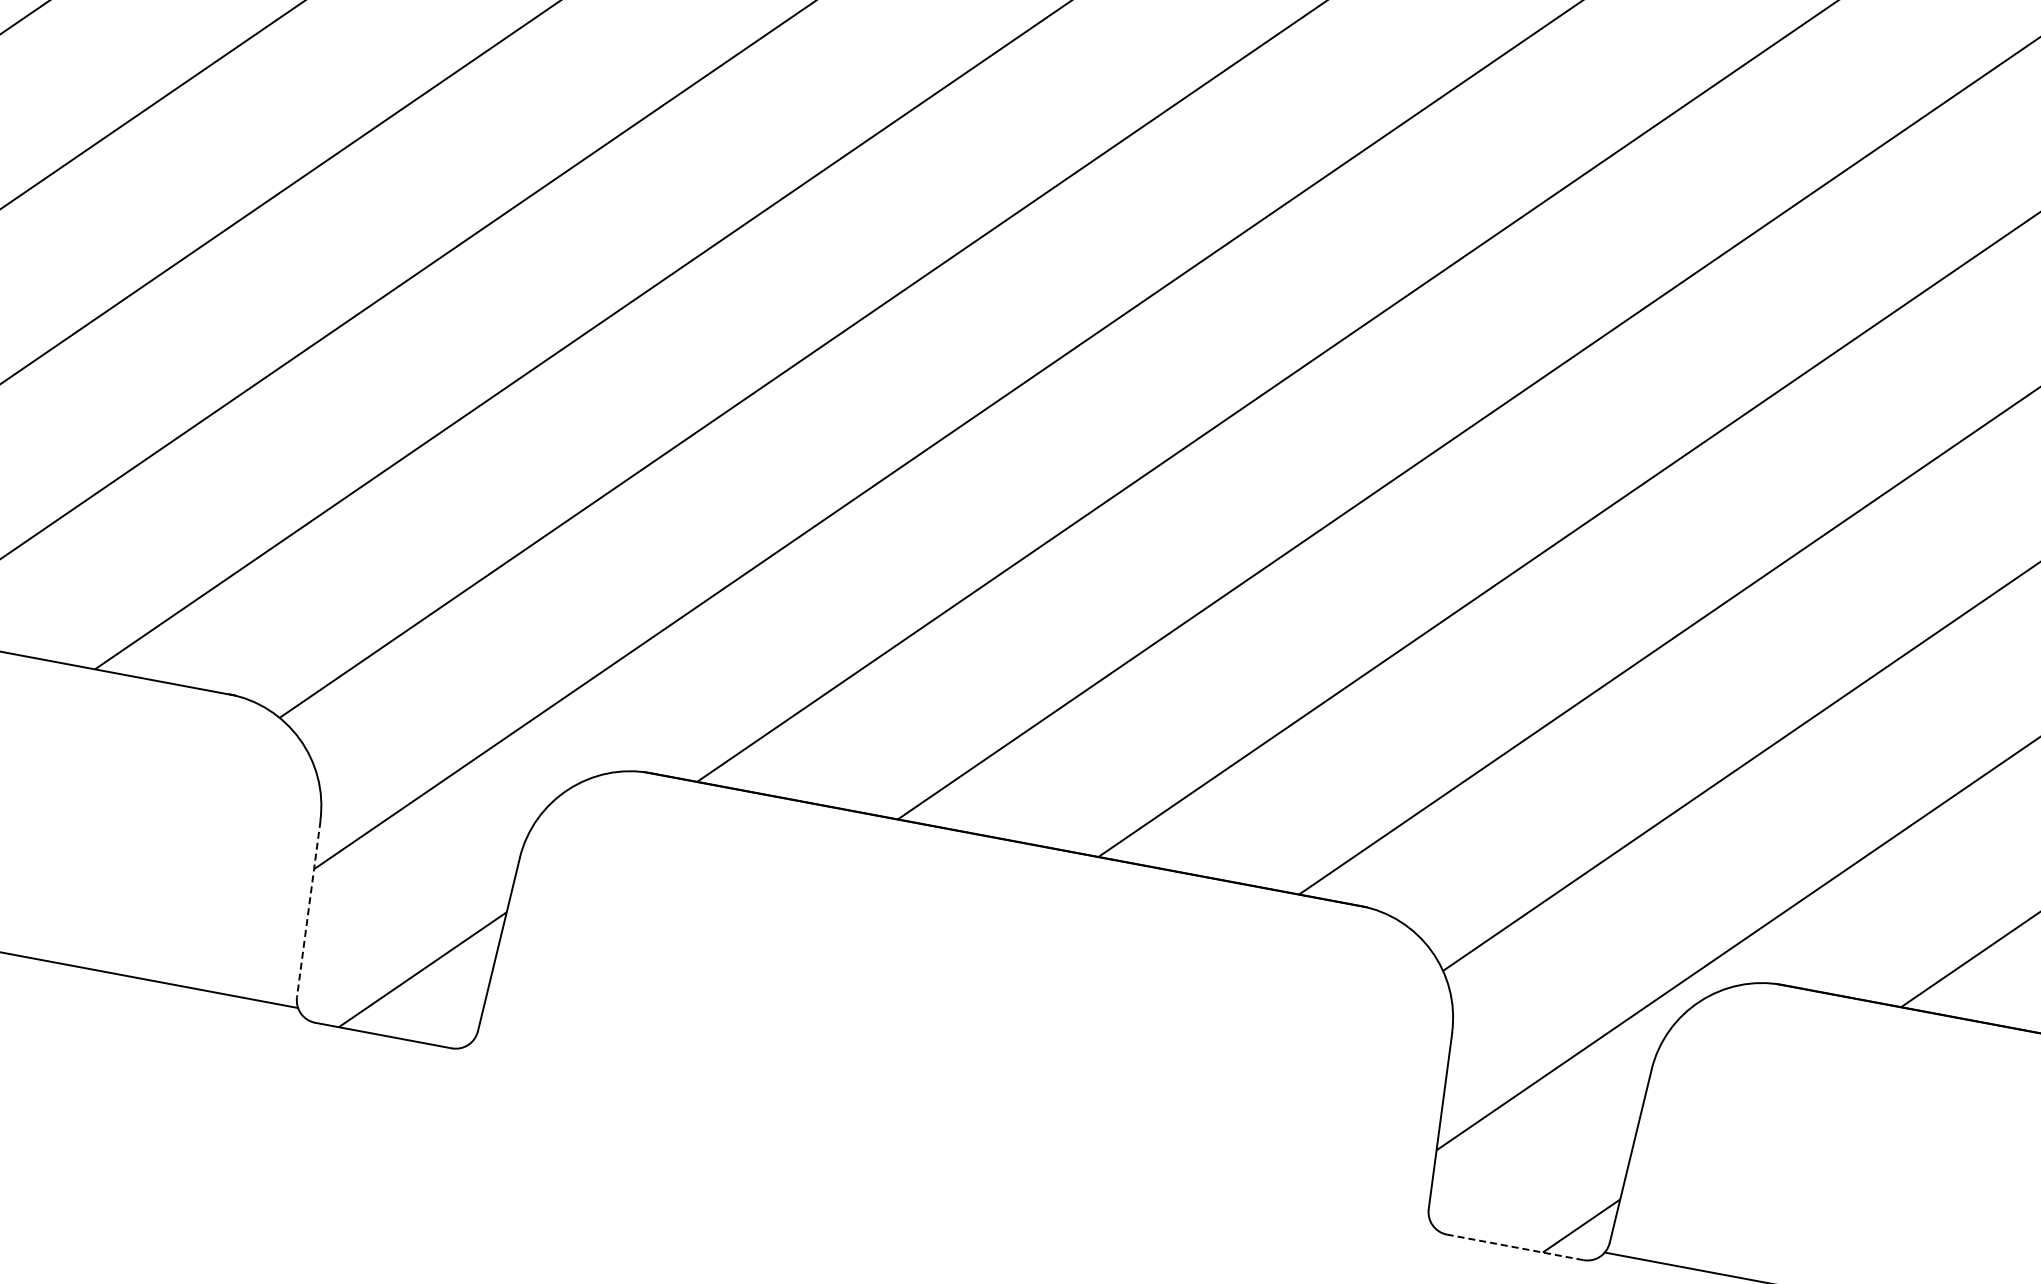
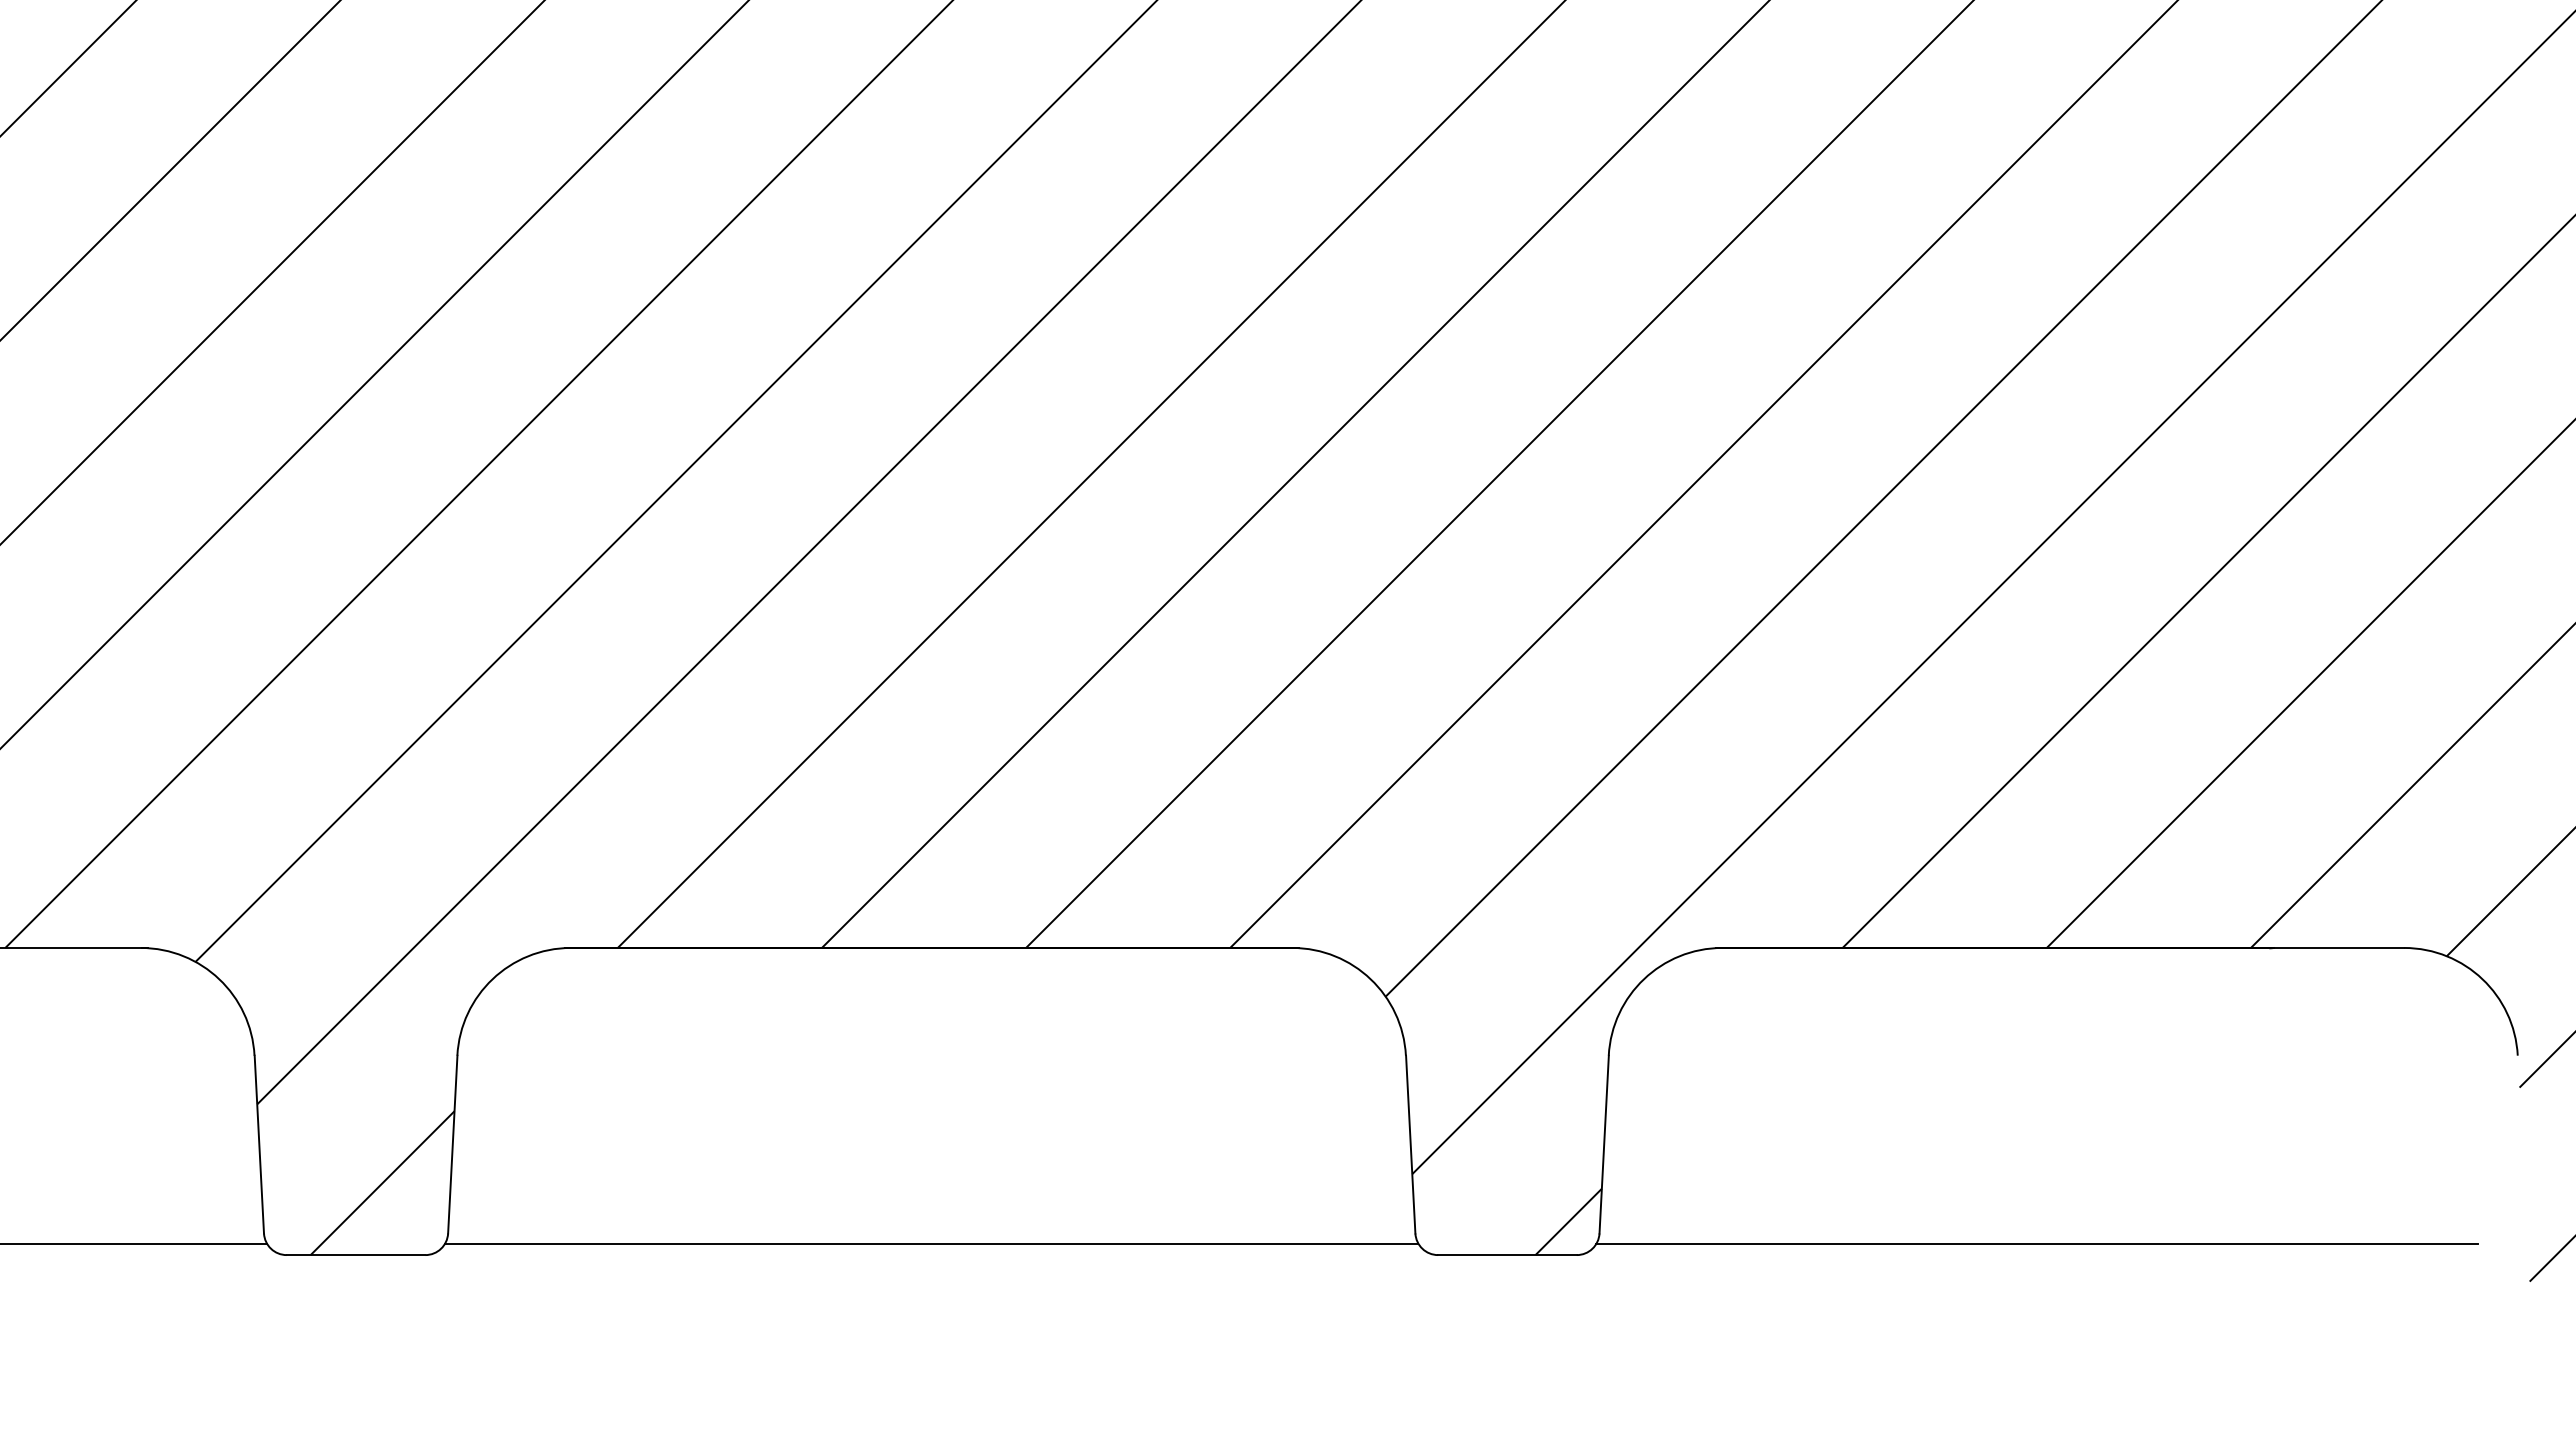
line: (308, 910) -> (259, 1145), dashed -> solid
line: (951, 1130) -> (931, 1243), added
line: (1514, 1247) -> (1506, 1255), dashed -> solid

